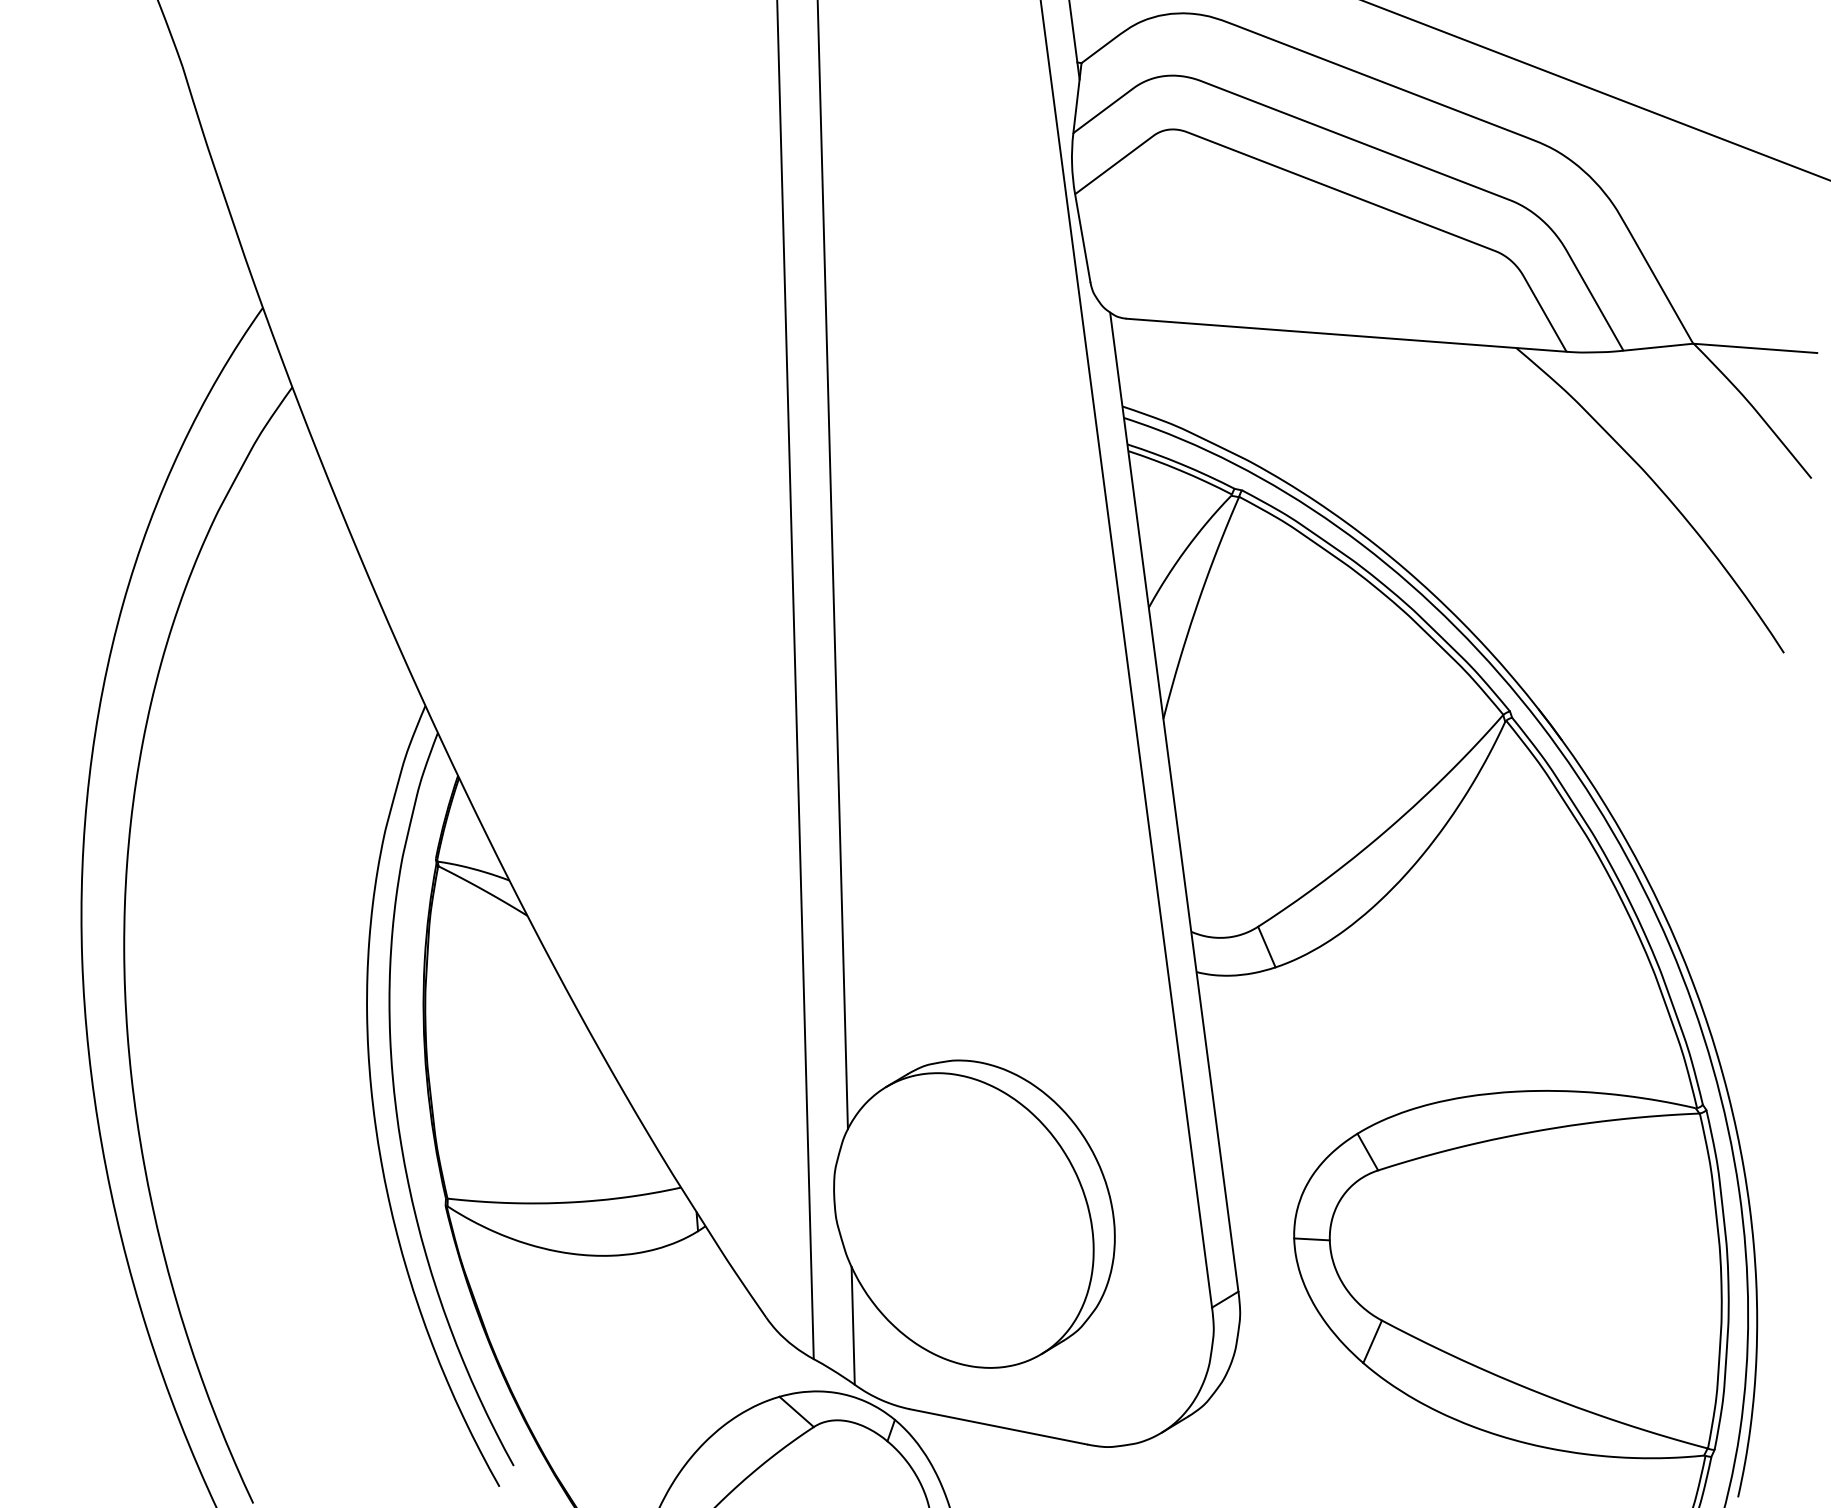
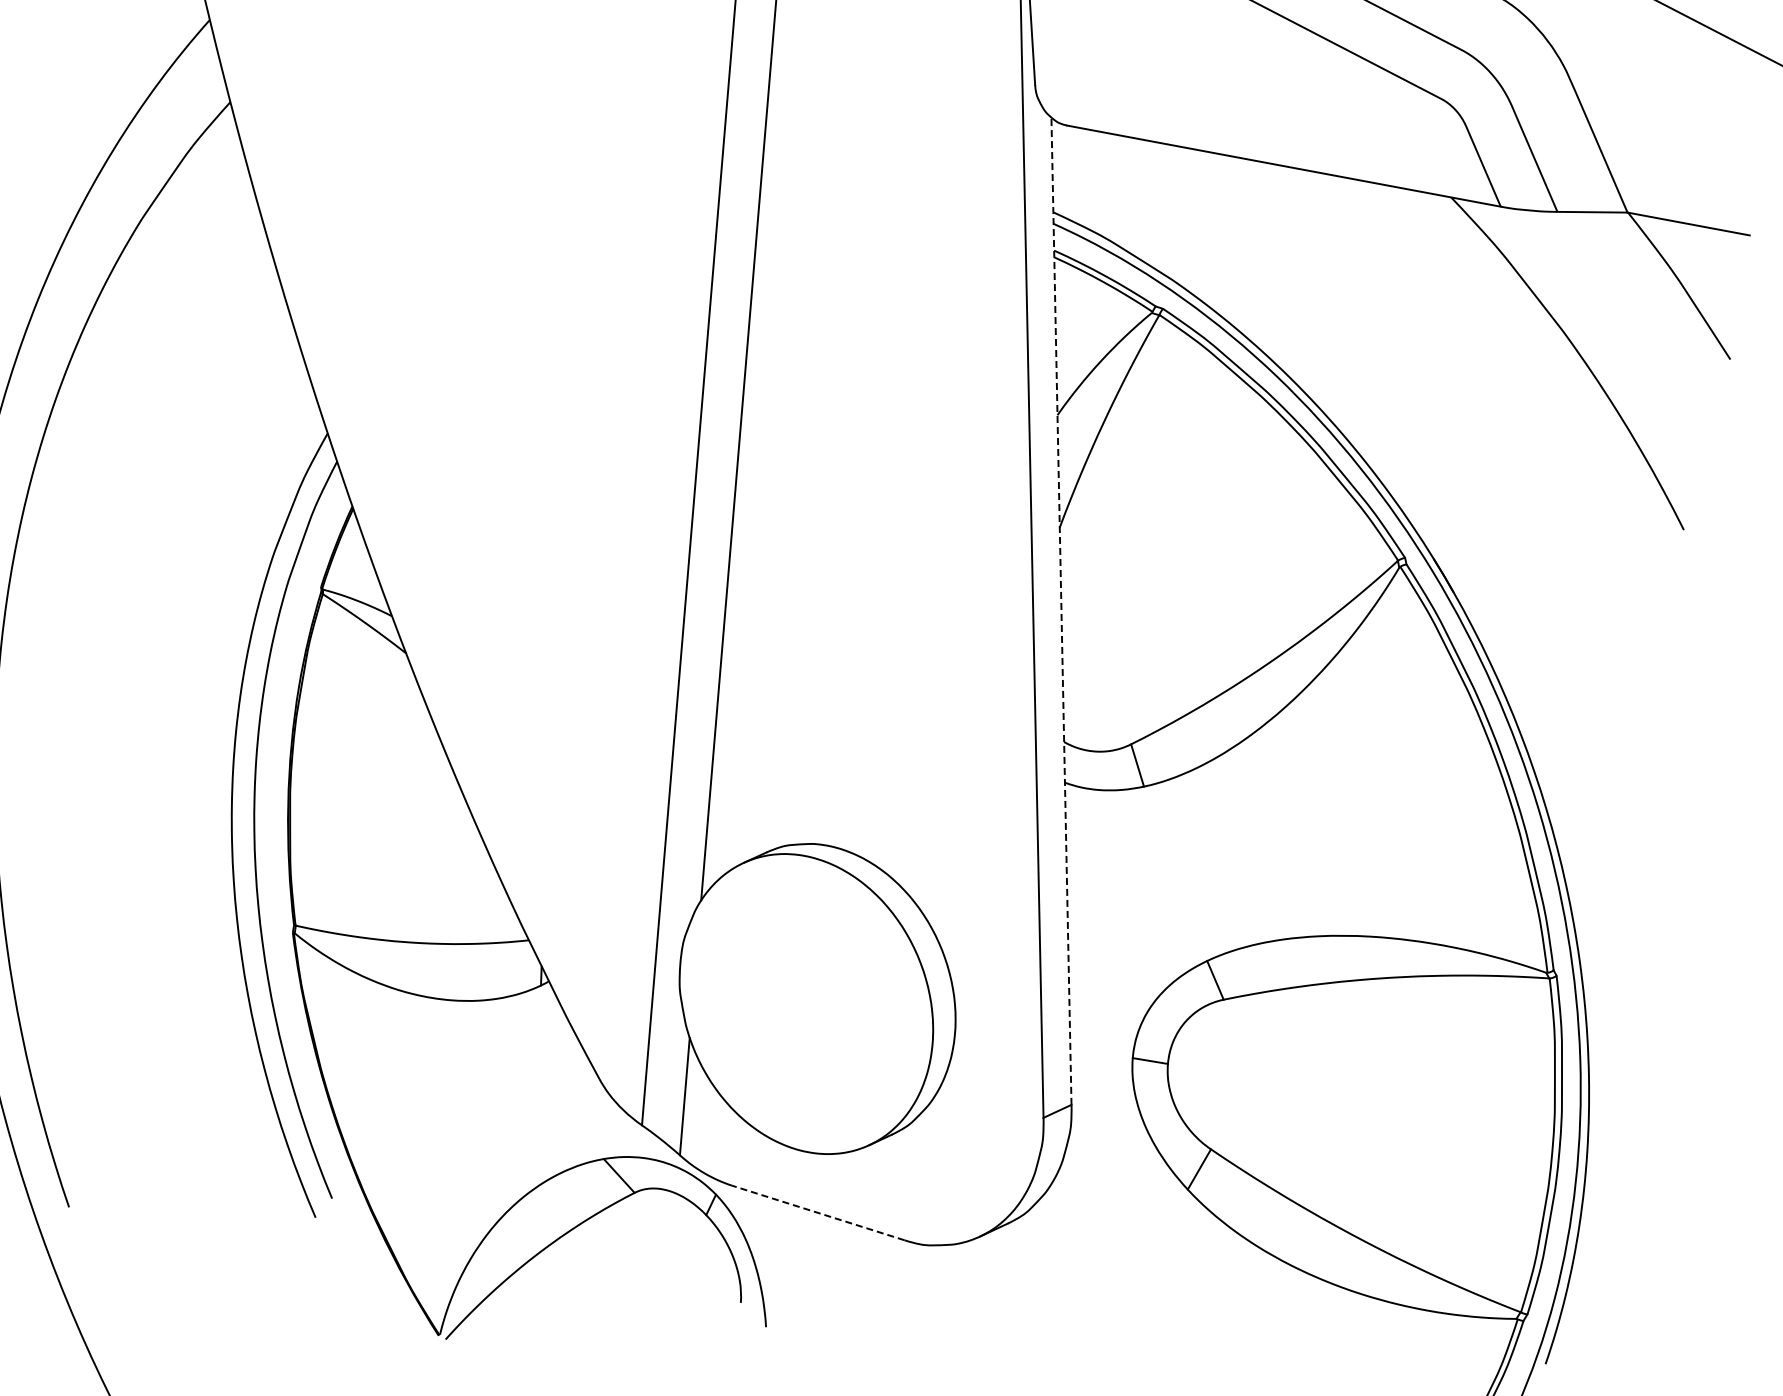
line: (1174, 802) -> (1061, 611), solid -> dashed
line: (998, 1426) -> (818, 1212), solid -> dashed

